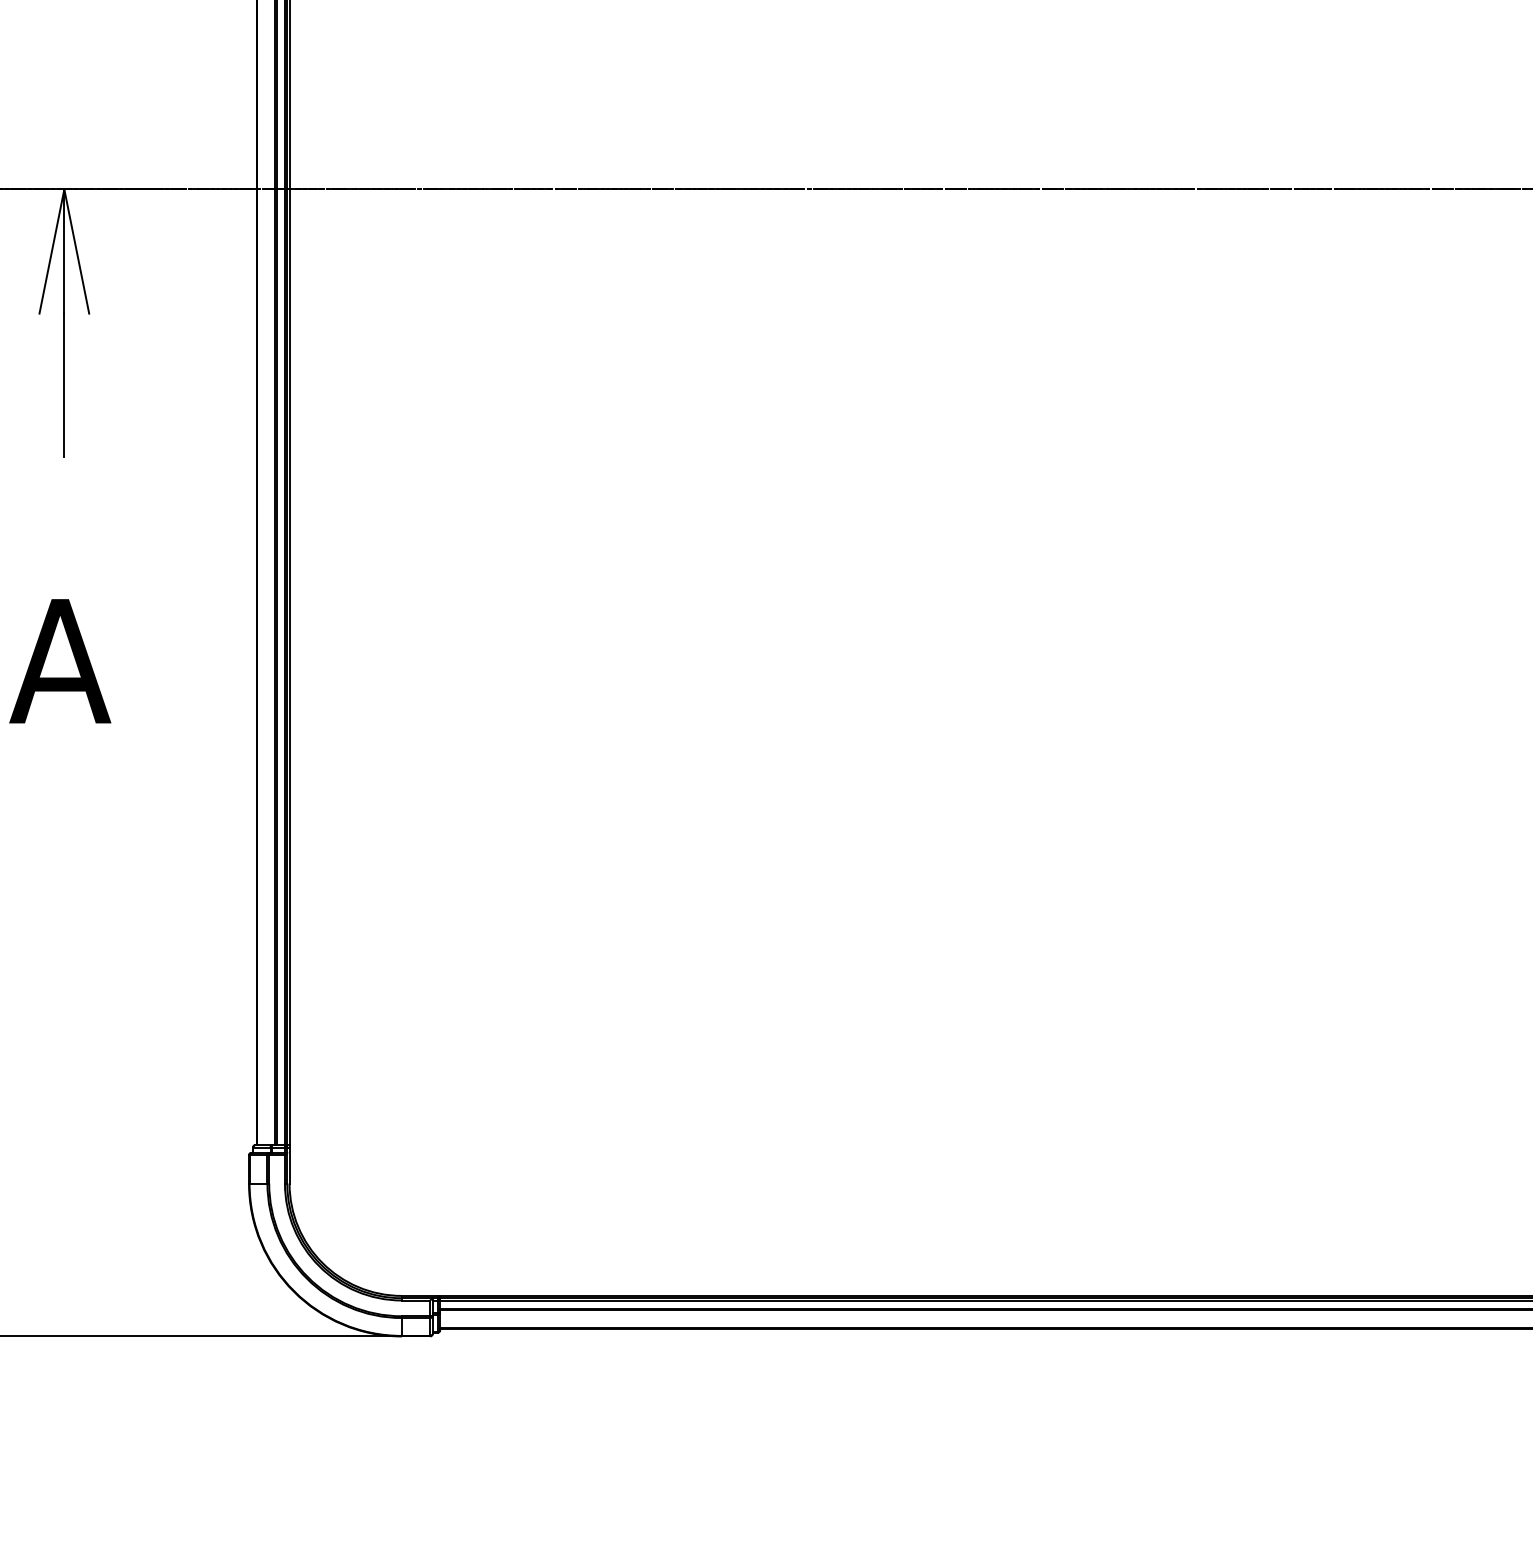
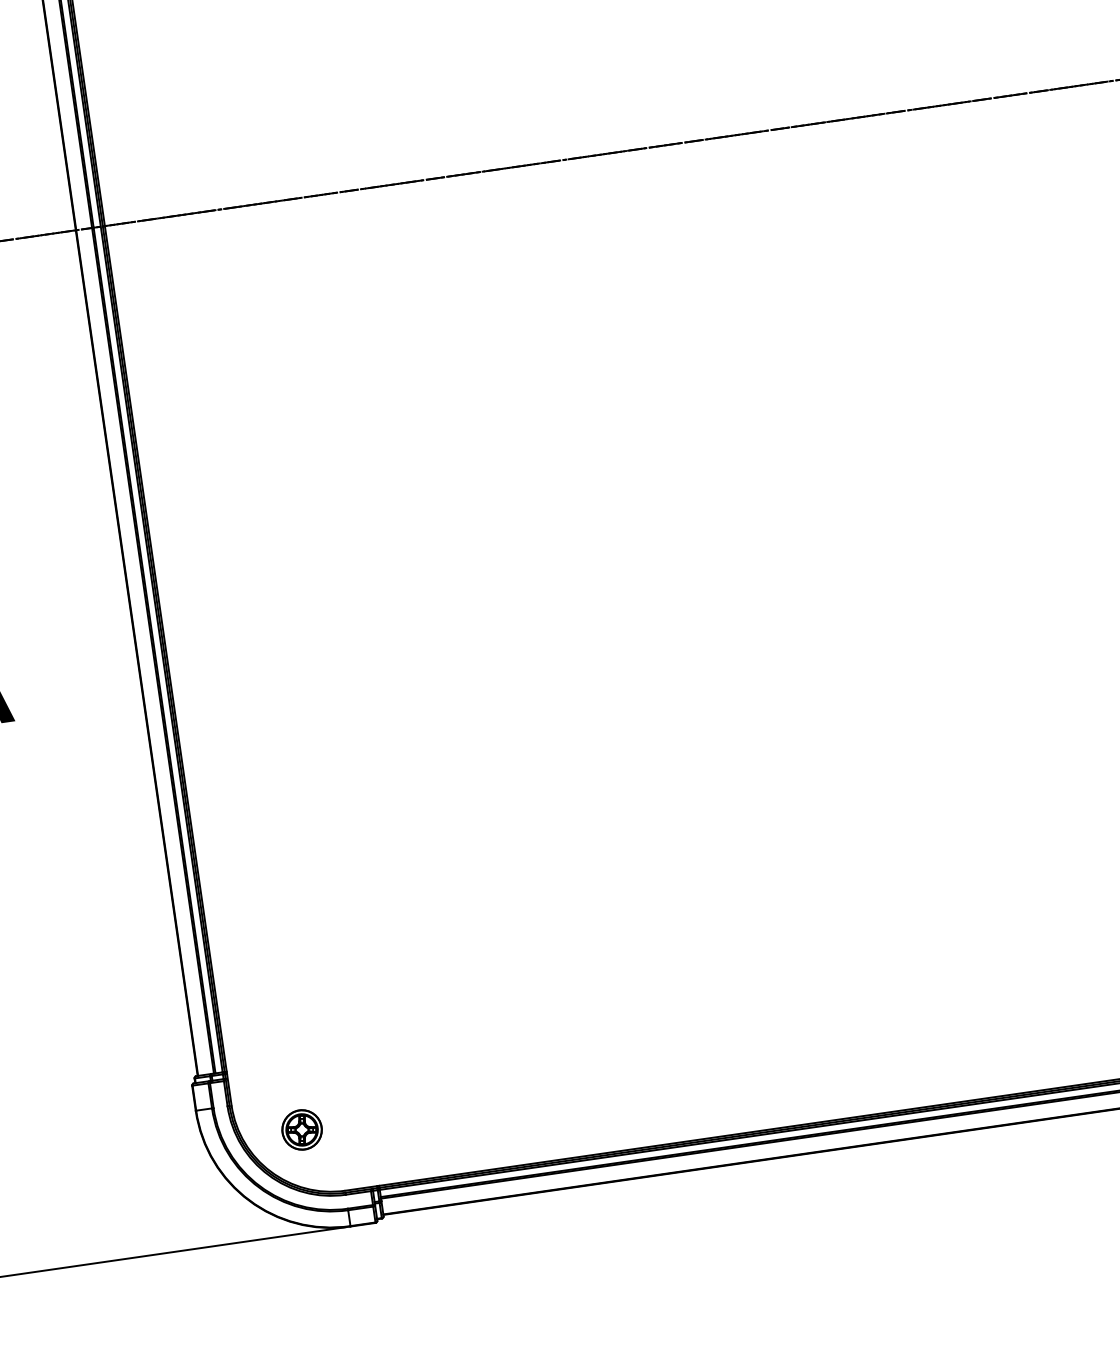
part: (363, 1221) -> (301, 1129), added

